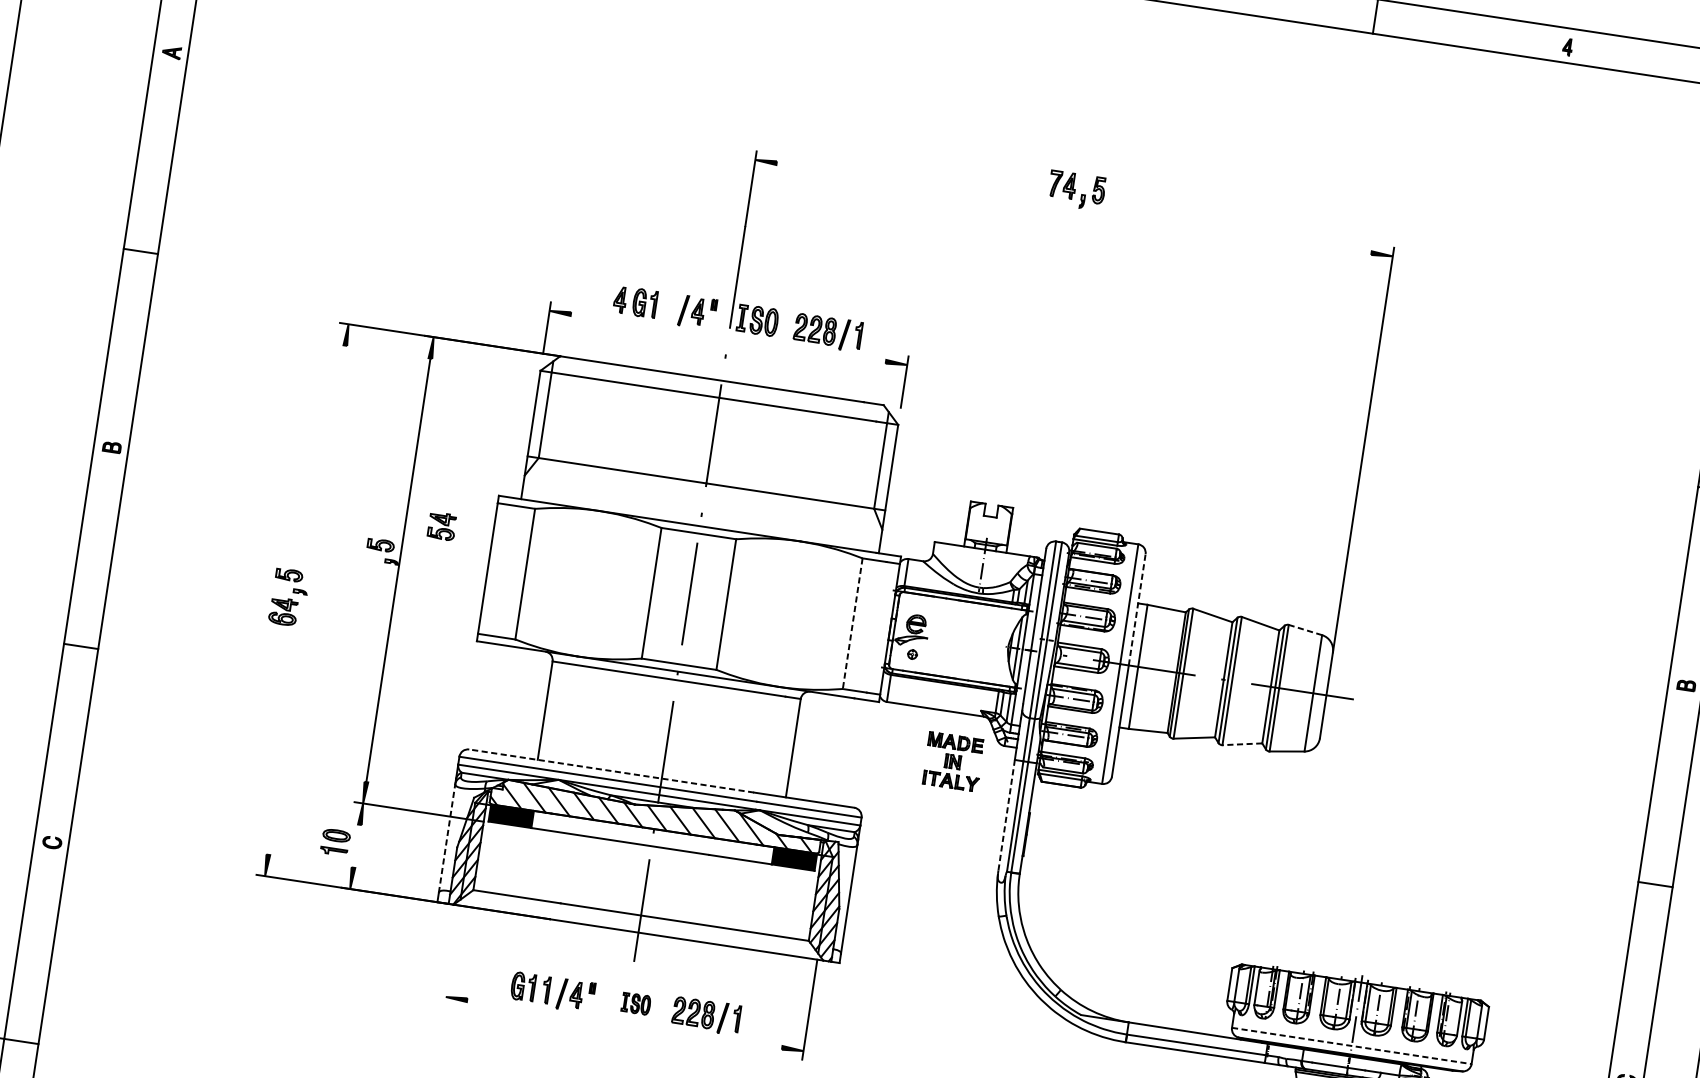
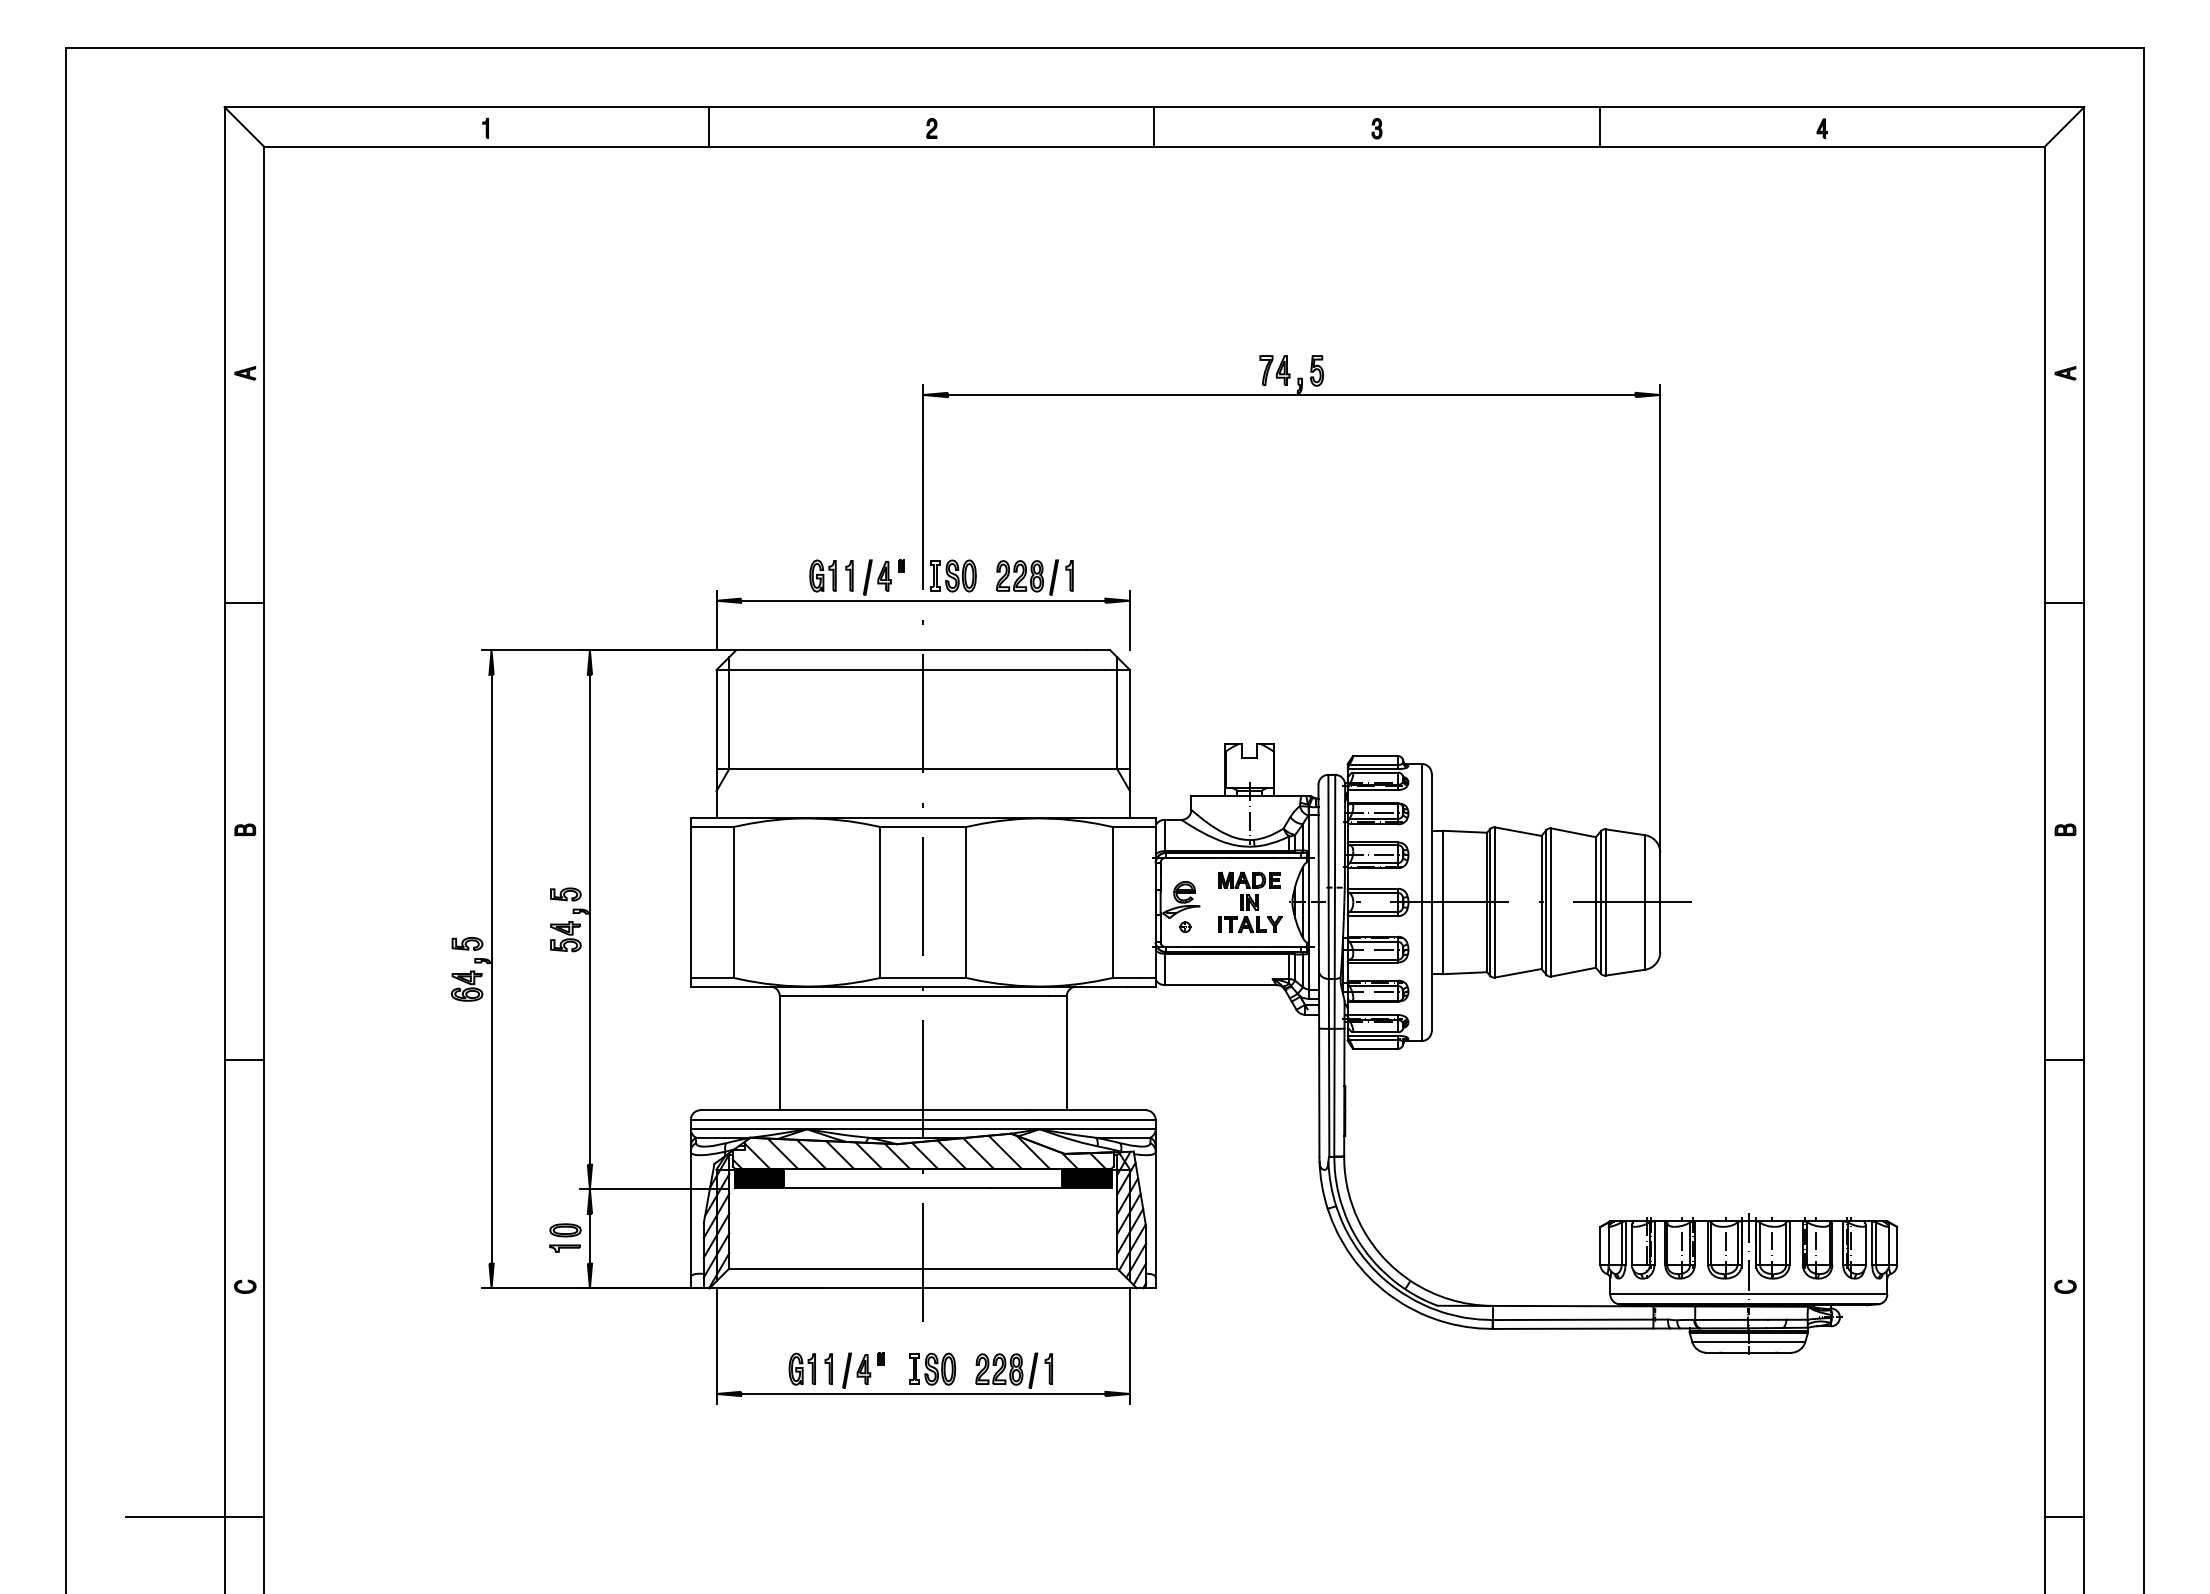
line: (1073, 207) -> (1291, 394), added
part: (620, 299) -> (794, 575), removed
part: (667, 306) -> (849, 575), added
line: (728, 337) -> (923, 600), added
part: (441, 526) -> (565, 936), moved
line: (306, 599) -> (491, 968), added
line: (1137, 609) -> (1431, 837), dashed -> solid
line: (852, 623) -> (1112, 902), dashed -> solid
line: (1305, 630) -> (1625, 832), dashed -> solid
line: (1242, 744) -> (1573, 972), dashed -> solid
part: (953, 761) -> (1250, 902), moved
line: (611, 771) -> (865, 1110), dashed -> solid
line: (1006, 815) -> (1319, 1092), dashed -> solid
line: (446, 838) -> (690, 1214), dashed -> solid
line: (356, 845) -> (589, 1238), added
line: (452, 955) -> (716, 1345), added
part: (636, 1003) -> (932, 1368), size x1.43
line: (624, 1023) -> (923, 1393), added
line: (1352, 1046) -> (1749, 1294), dashed -> solid

